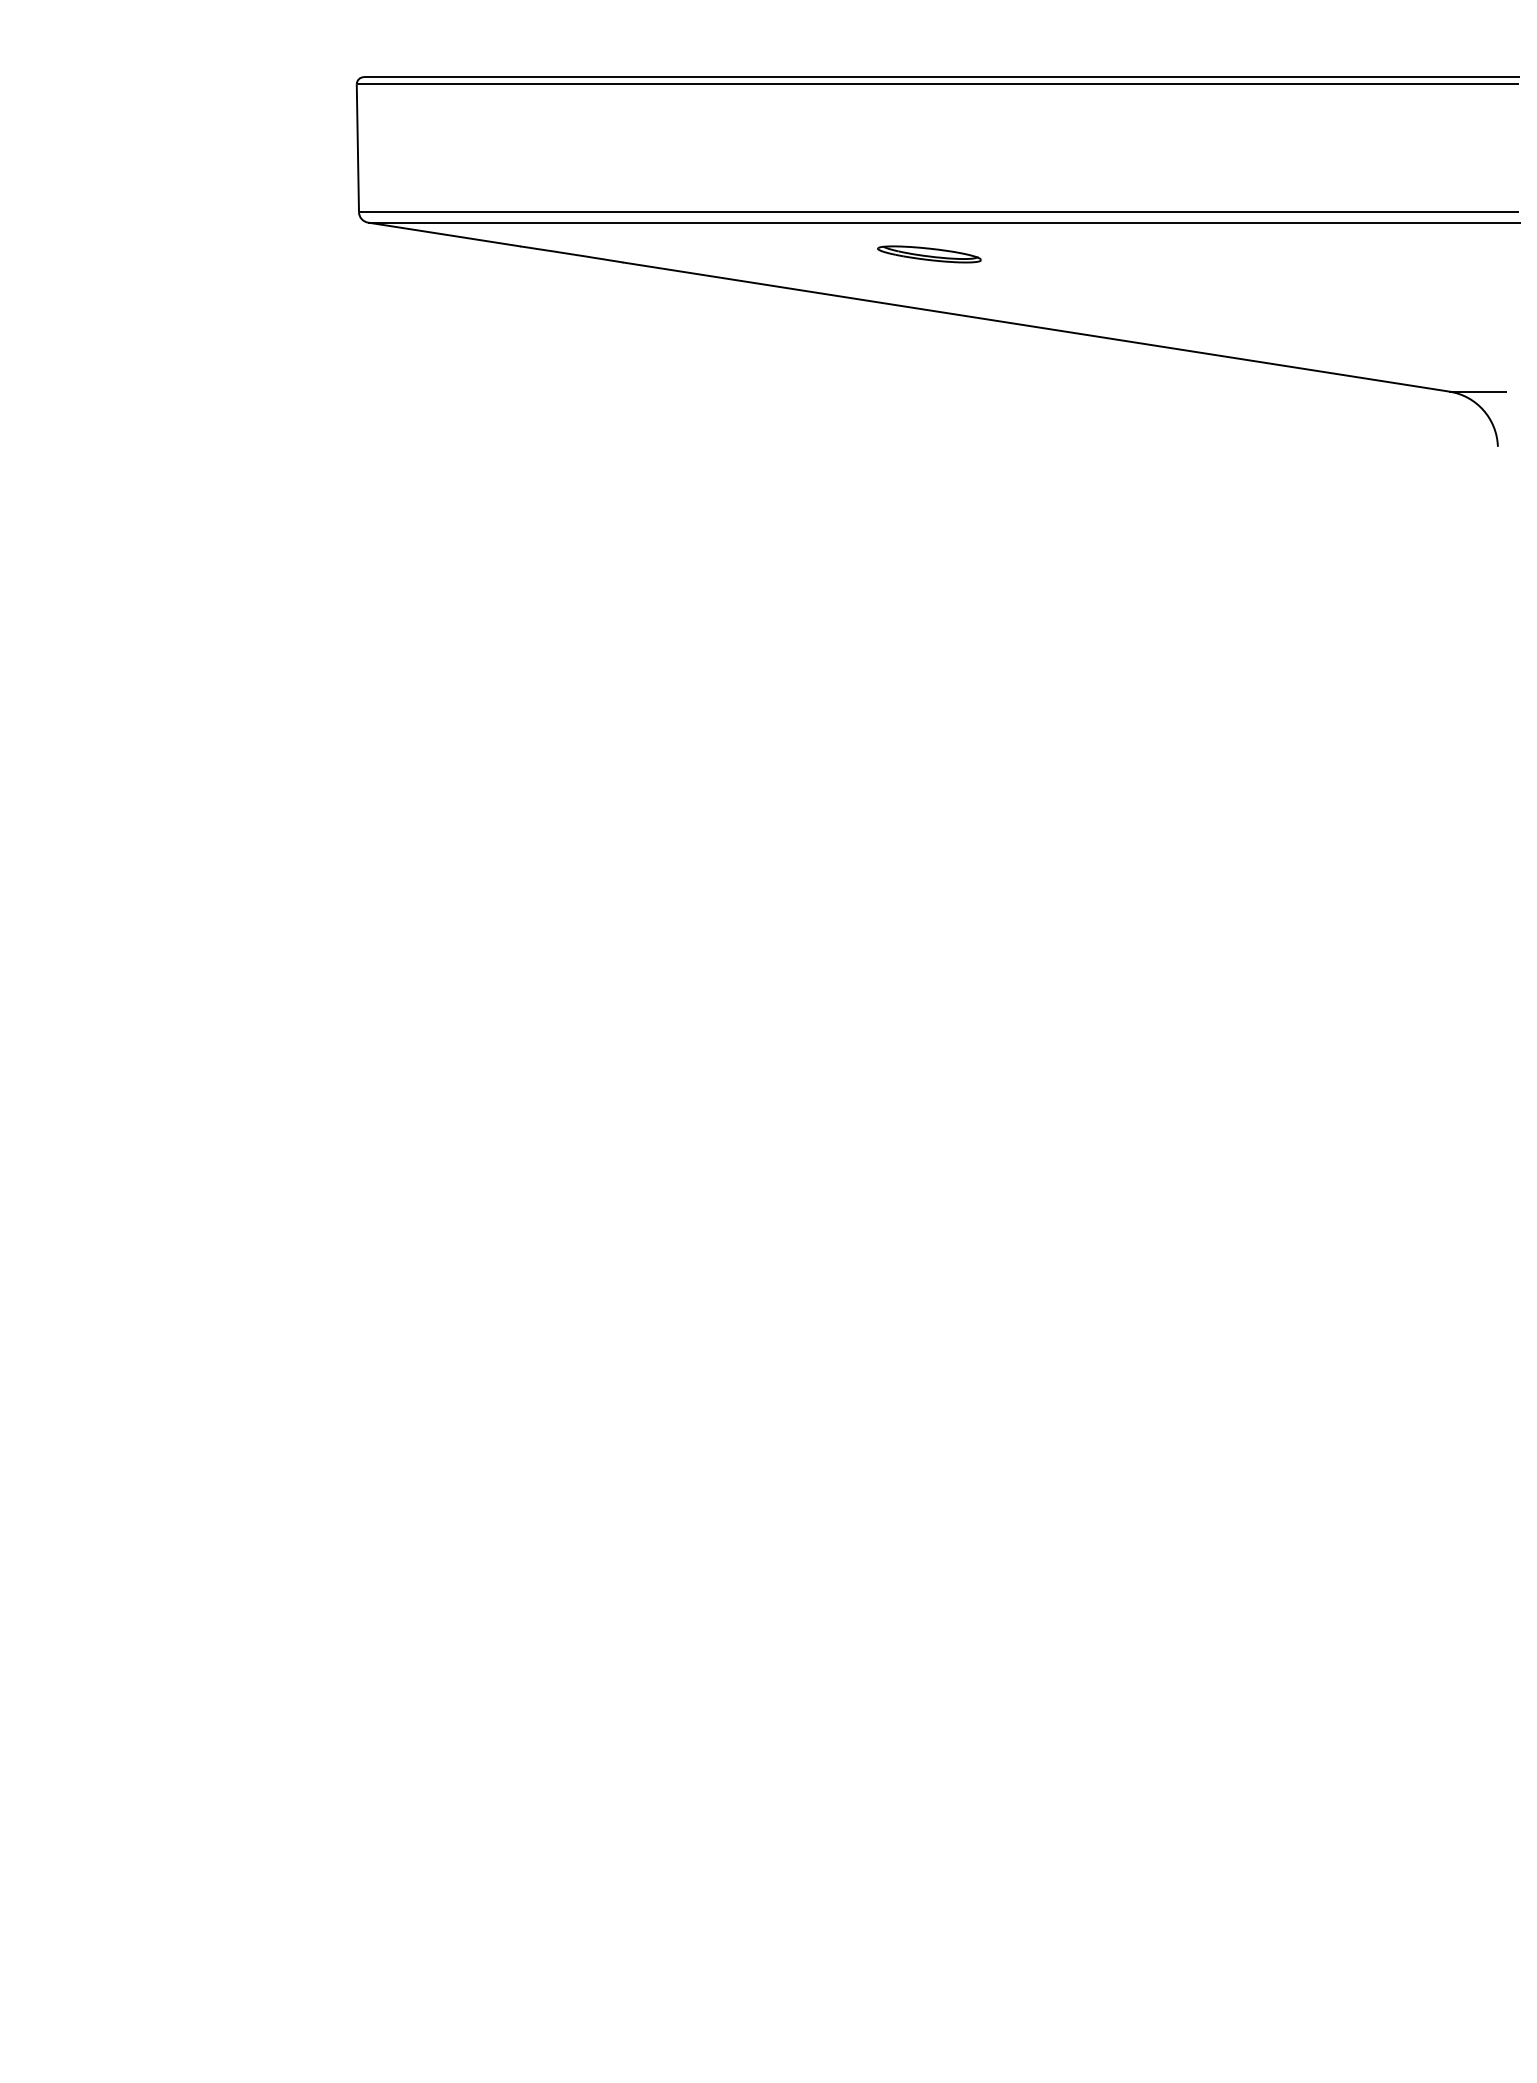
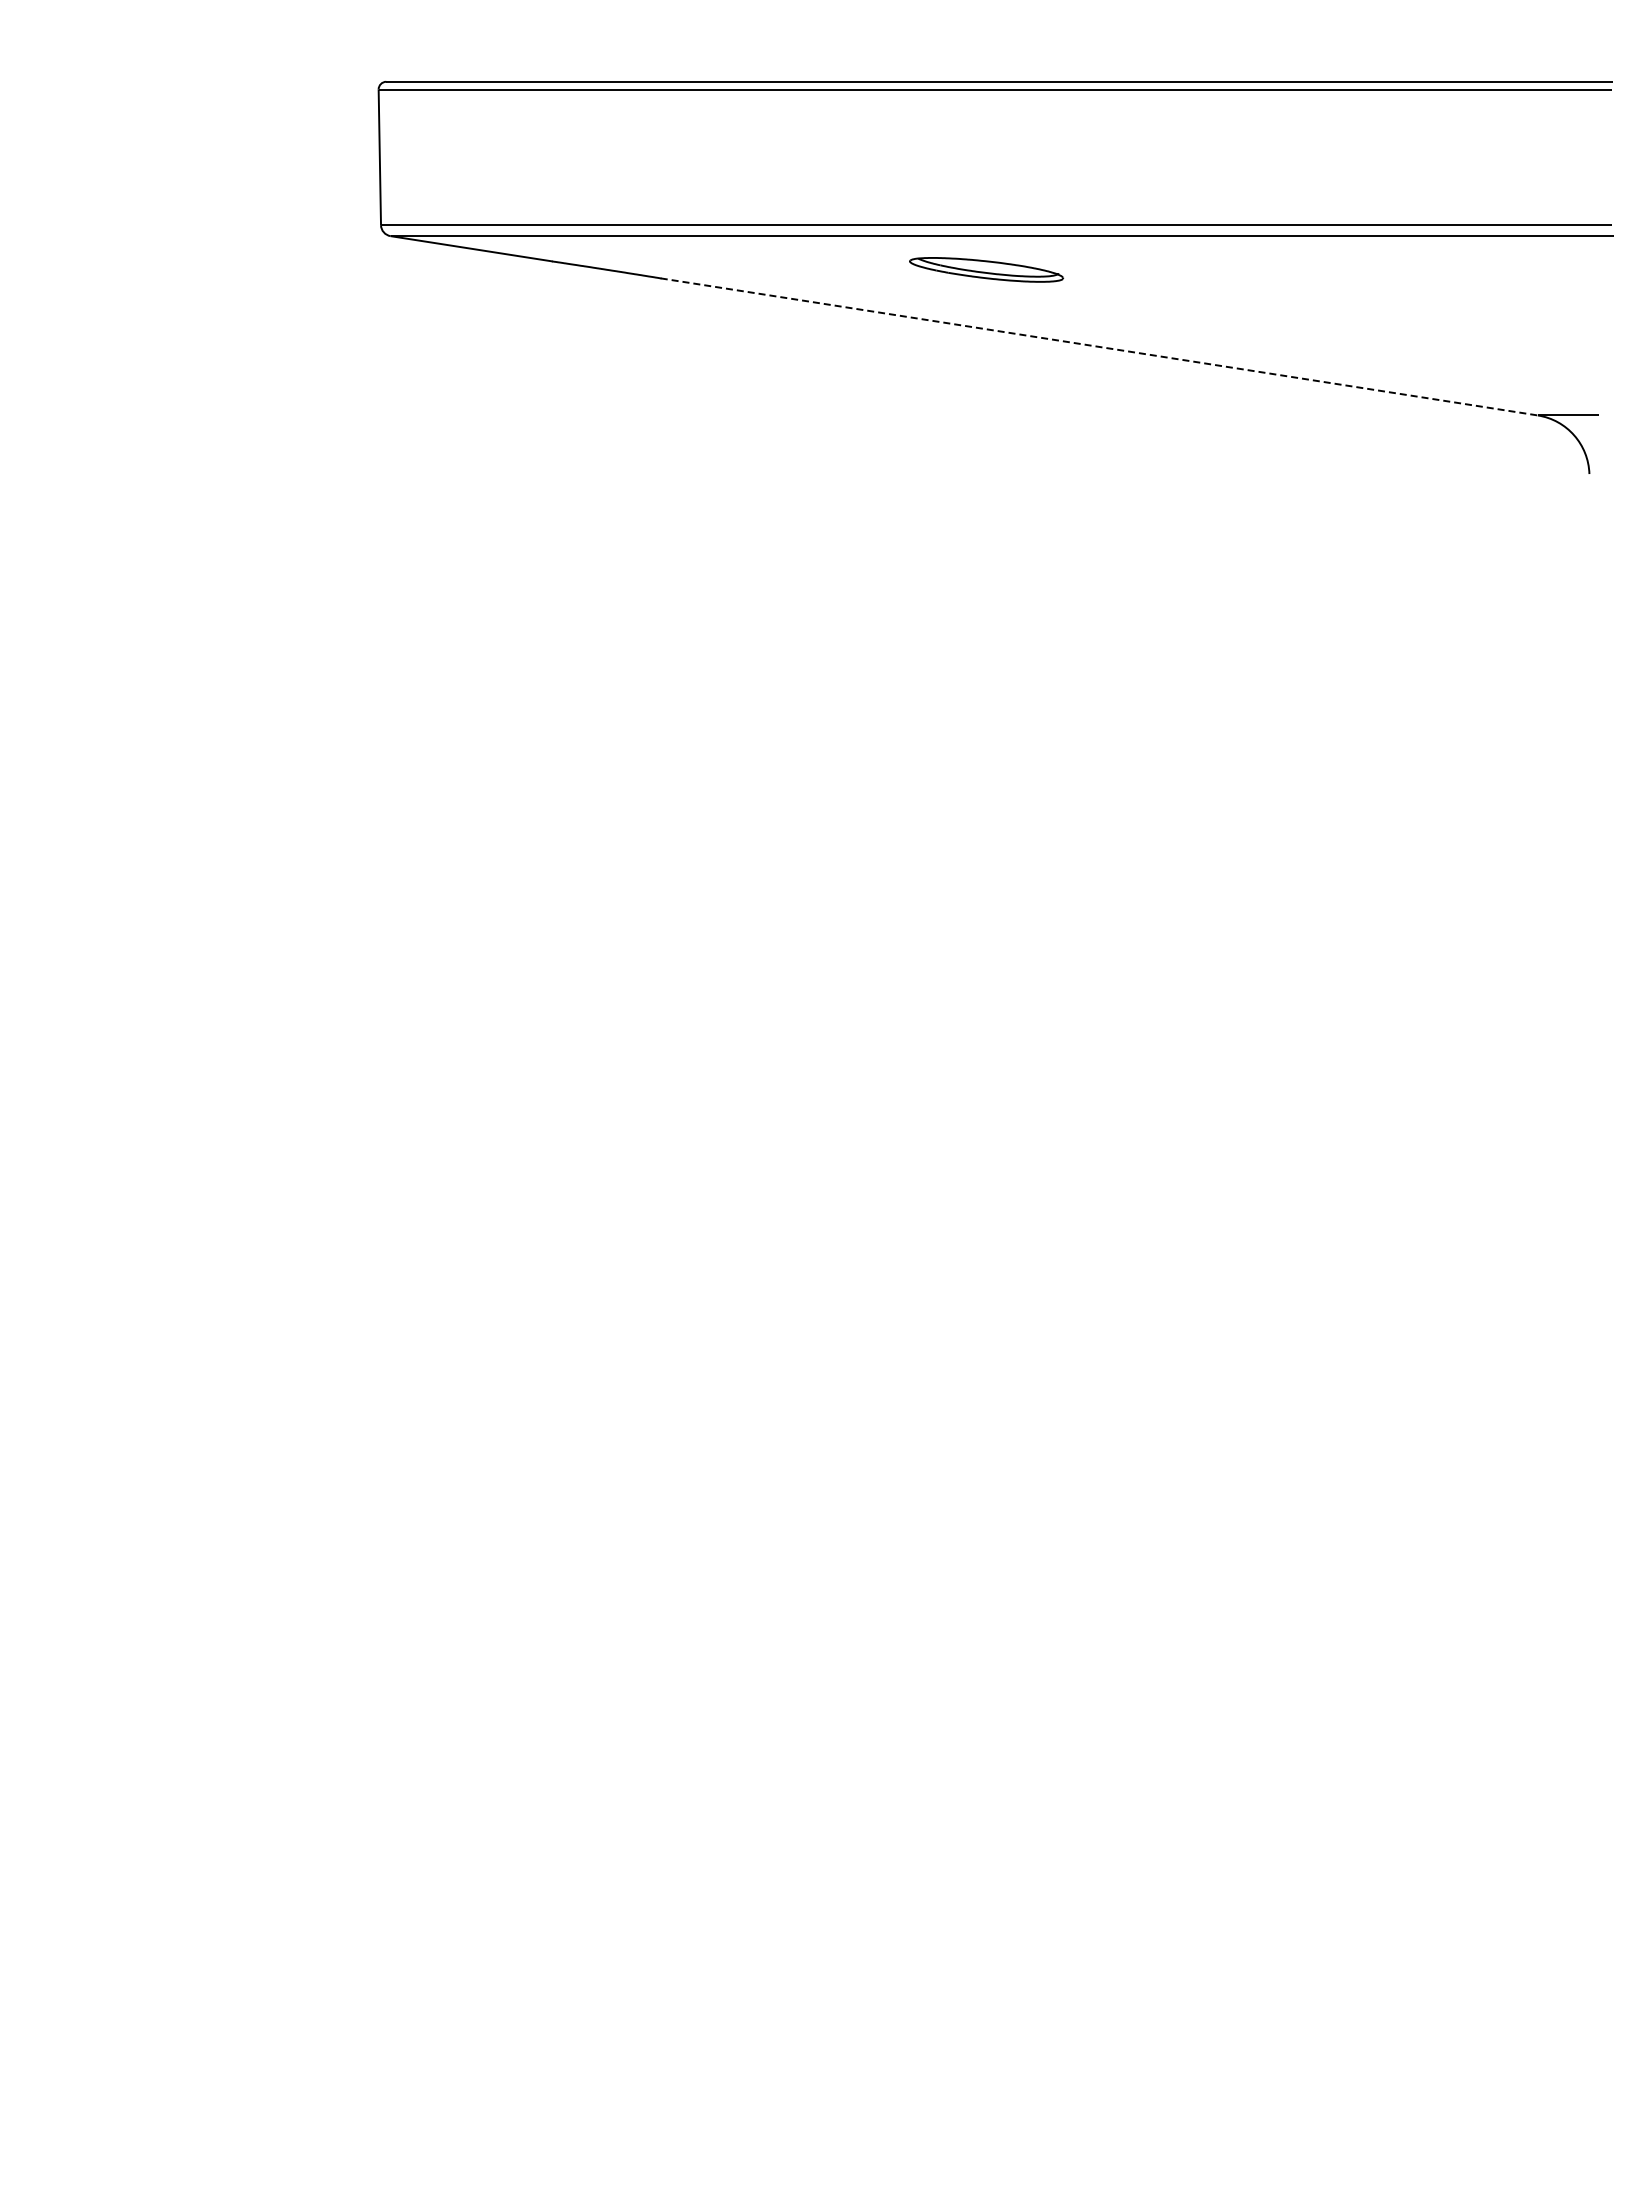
part: (928, 254) -> (985, 269), size x1.4
line: (1036, 326) -> (1099, 346), solid -> dashed

